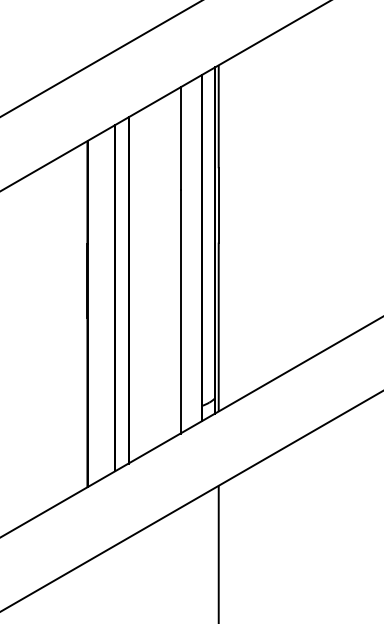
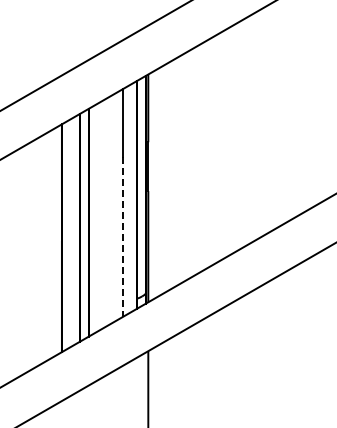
line: (181, 311) -> (123, 236), solid -> dashed

